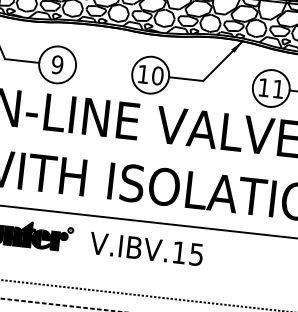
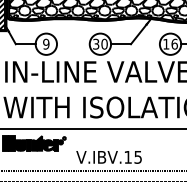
text: (144, 73) -> (96, 43), 10 -> 30
text: (278, 87) -> (174, 43), 11 -> 16
text: (145, 249) -> (108, 157), moved

